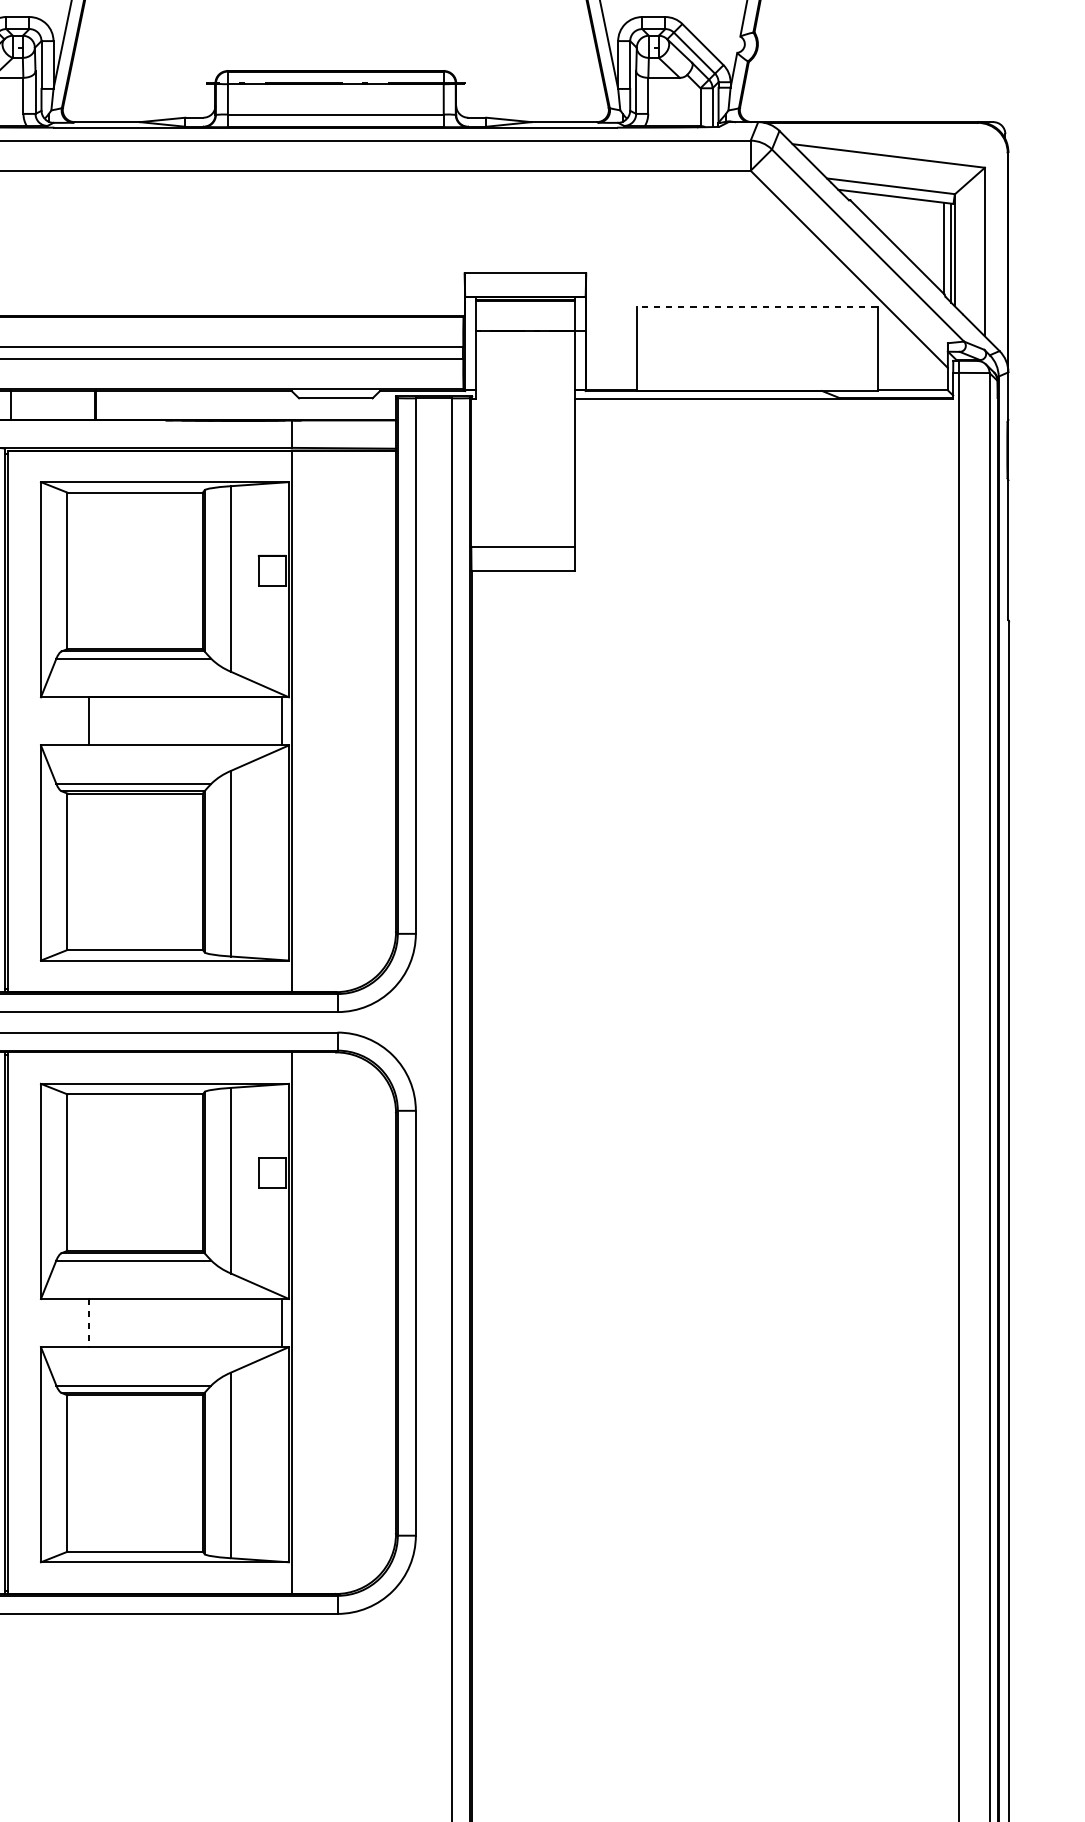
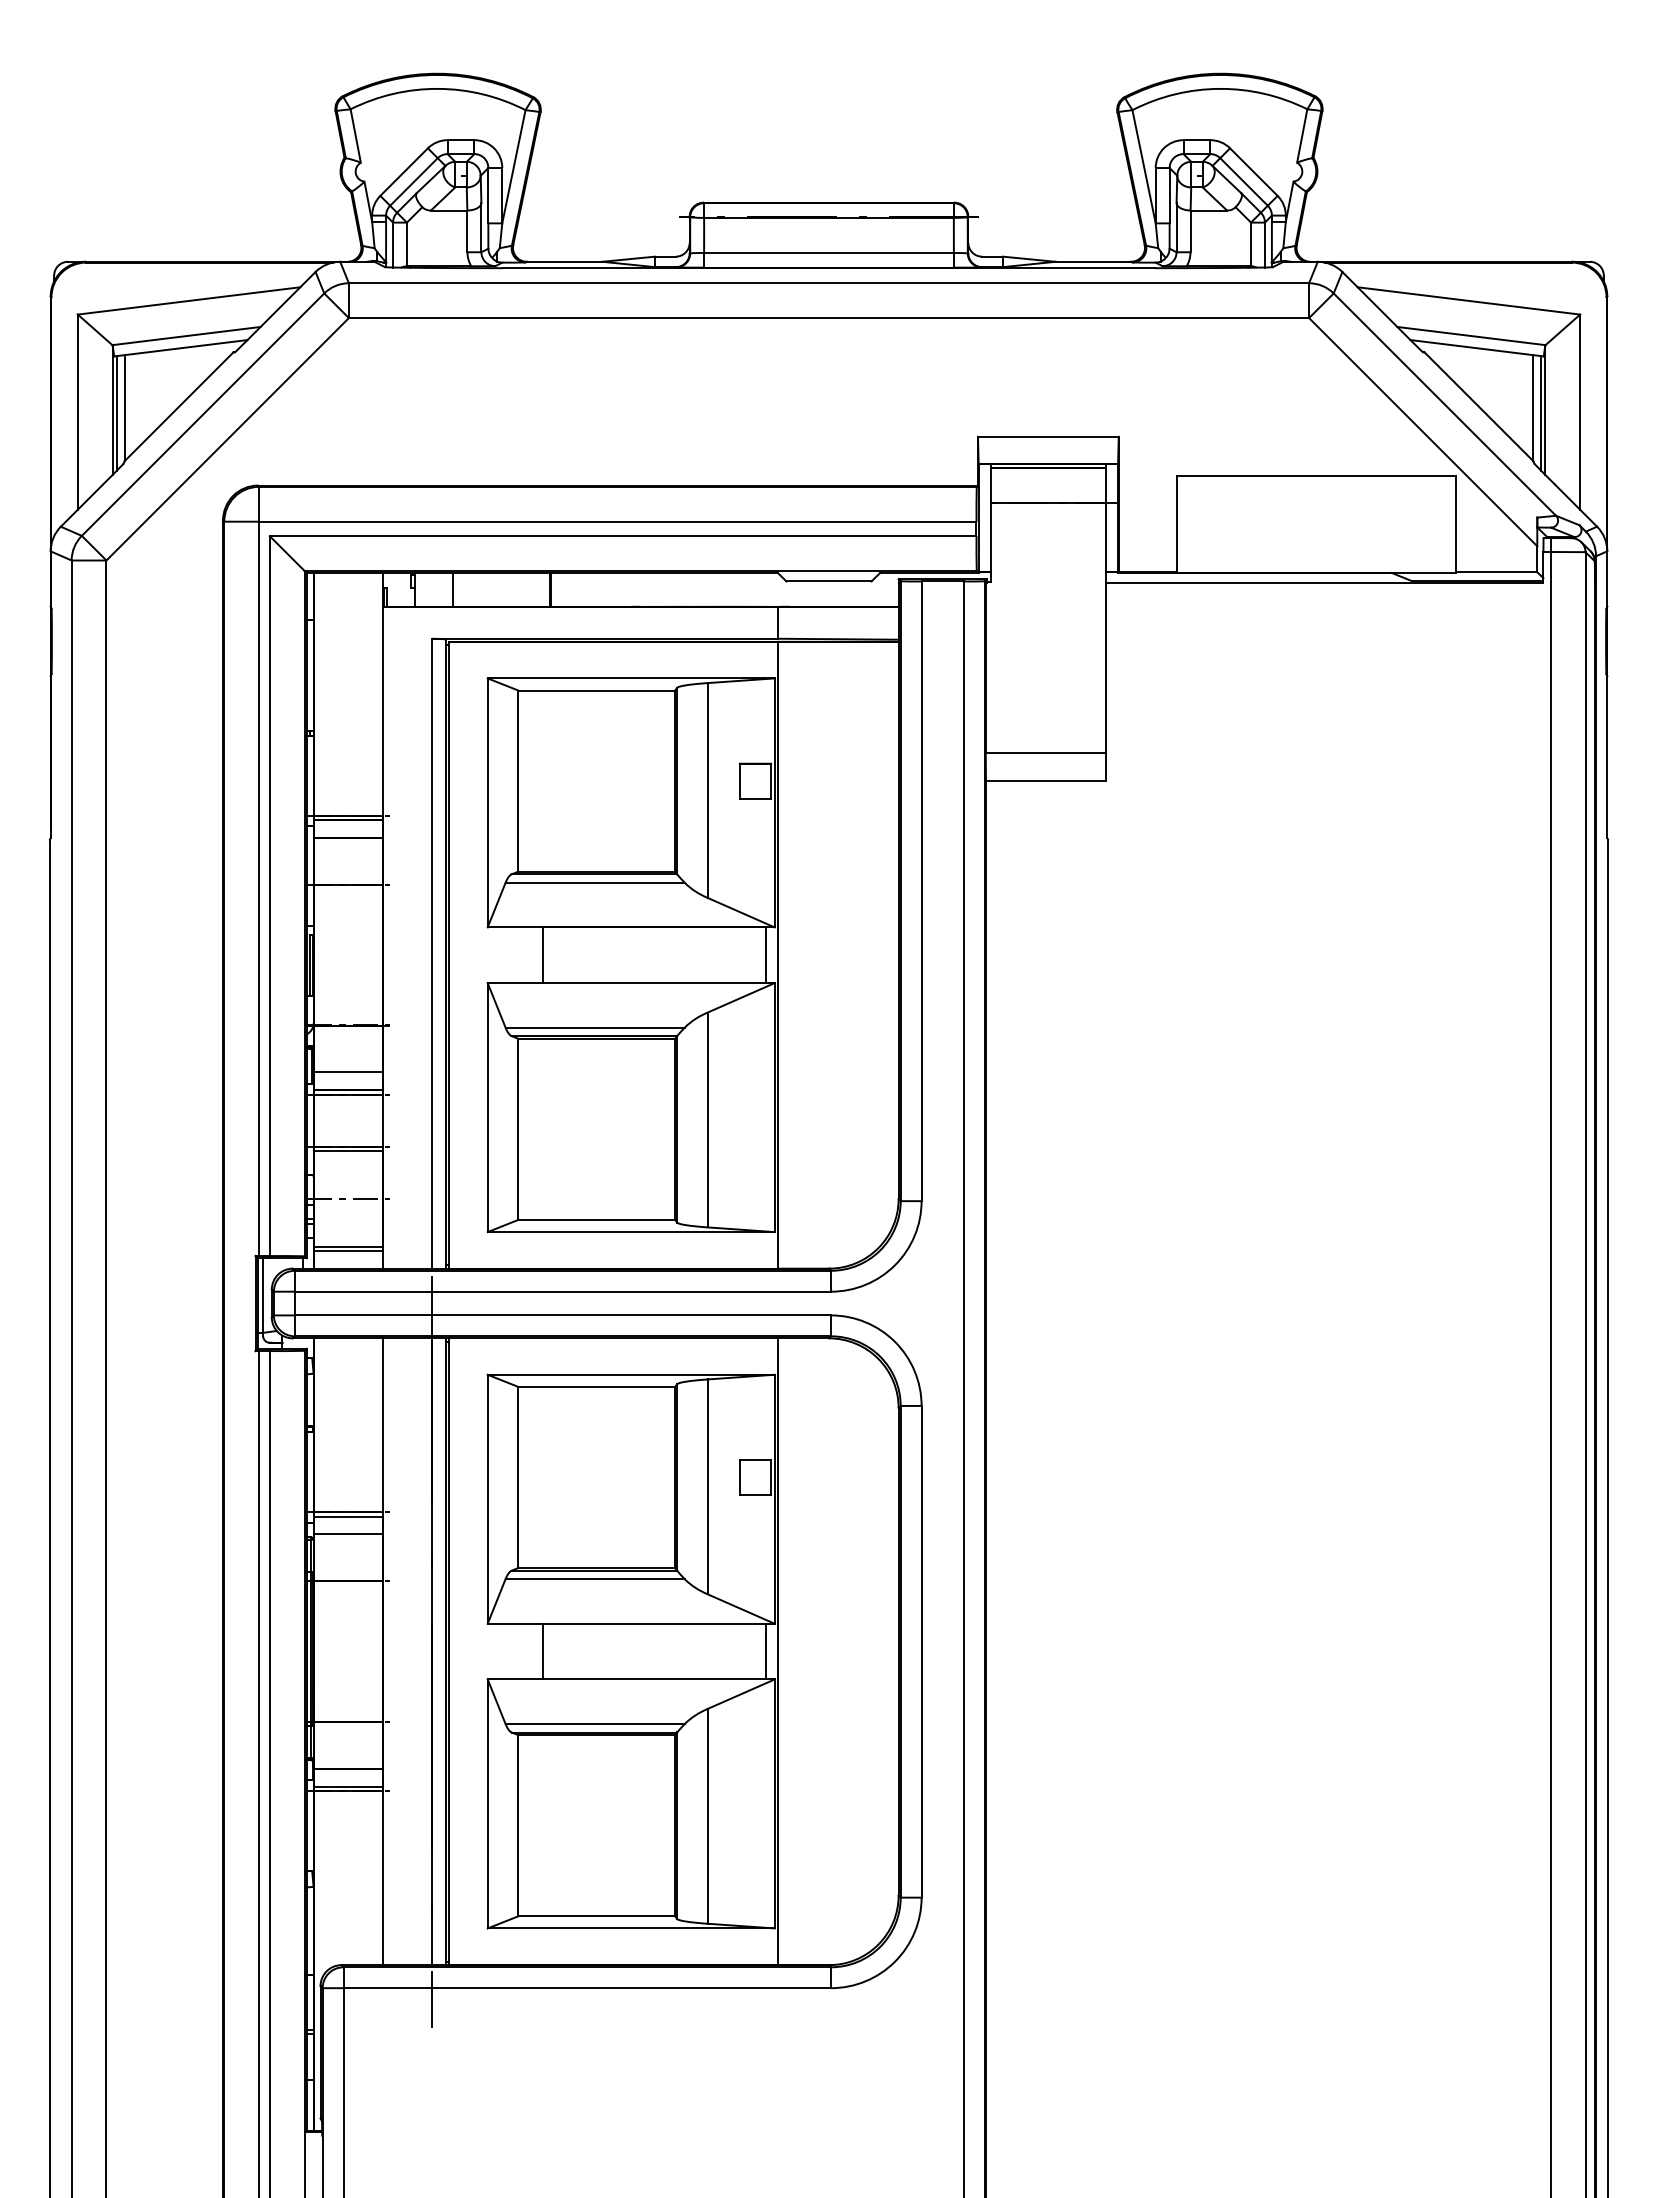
line: (757, 307) -> (1316, 476), dashed -> solid
line: (89, 1322) -> (543, 1651), dashed -> solid

